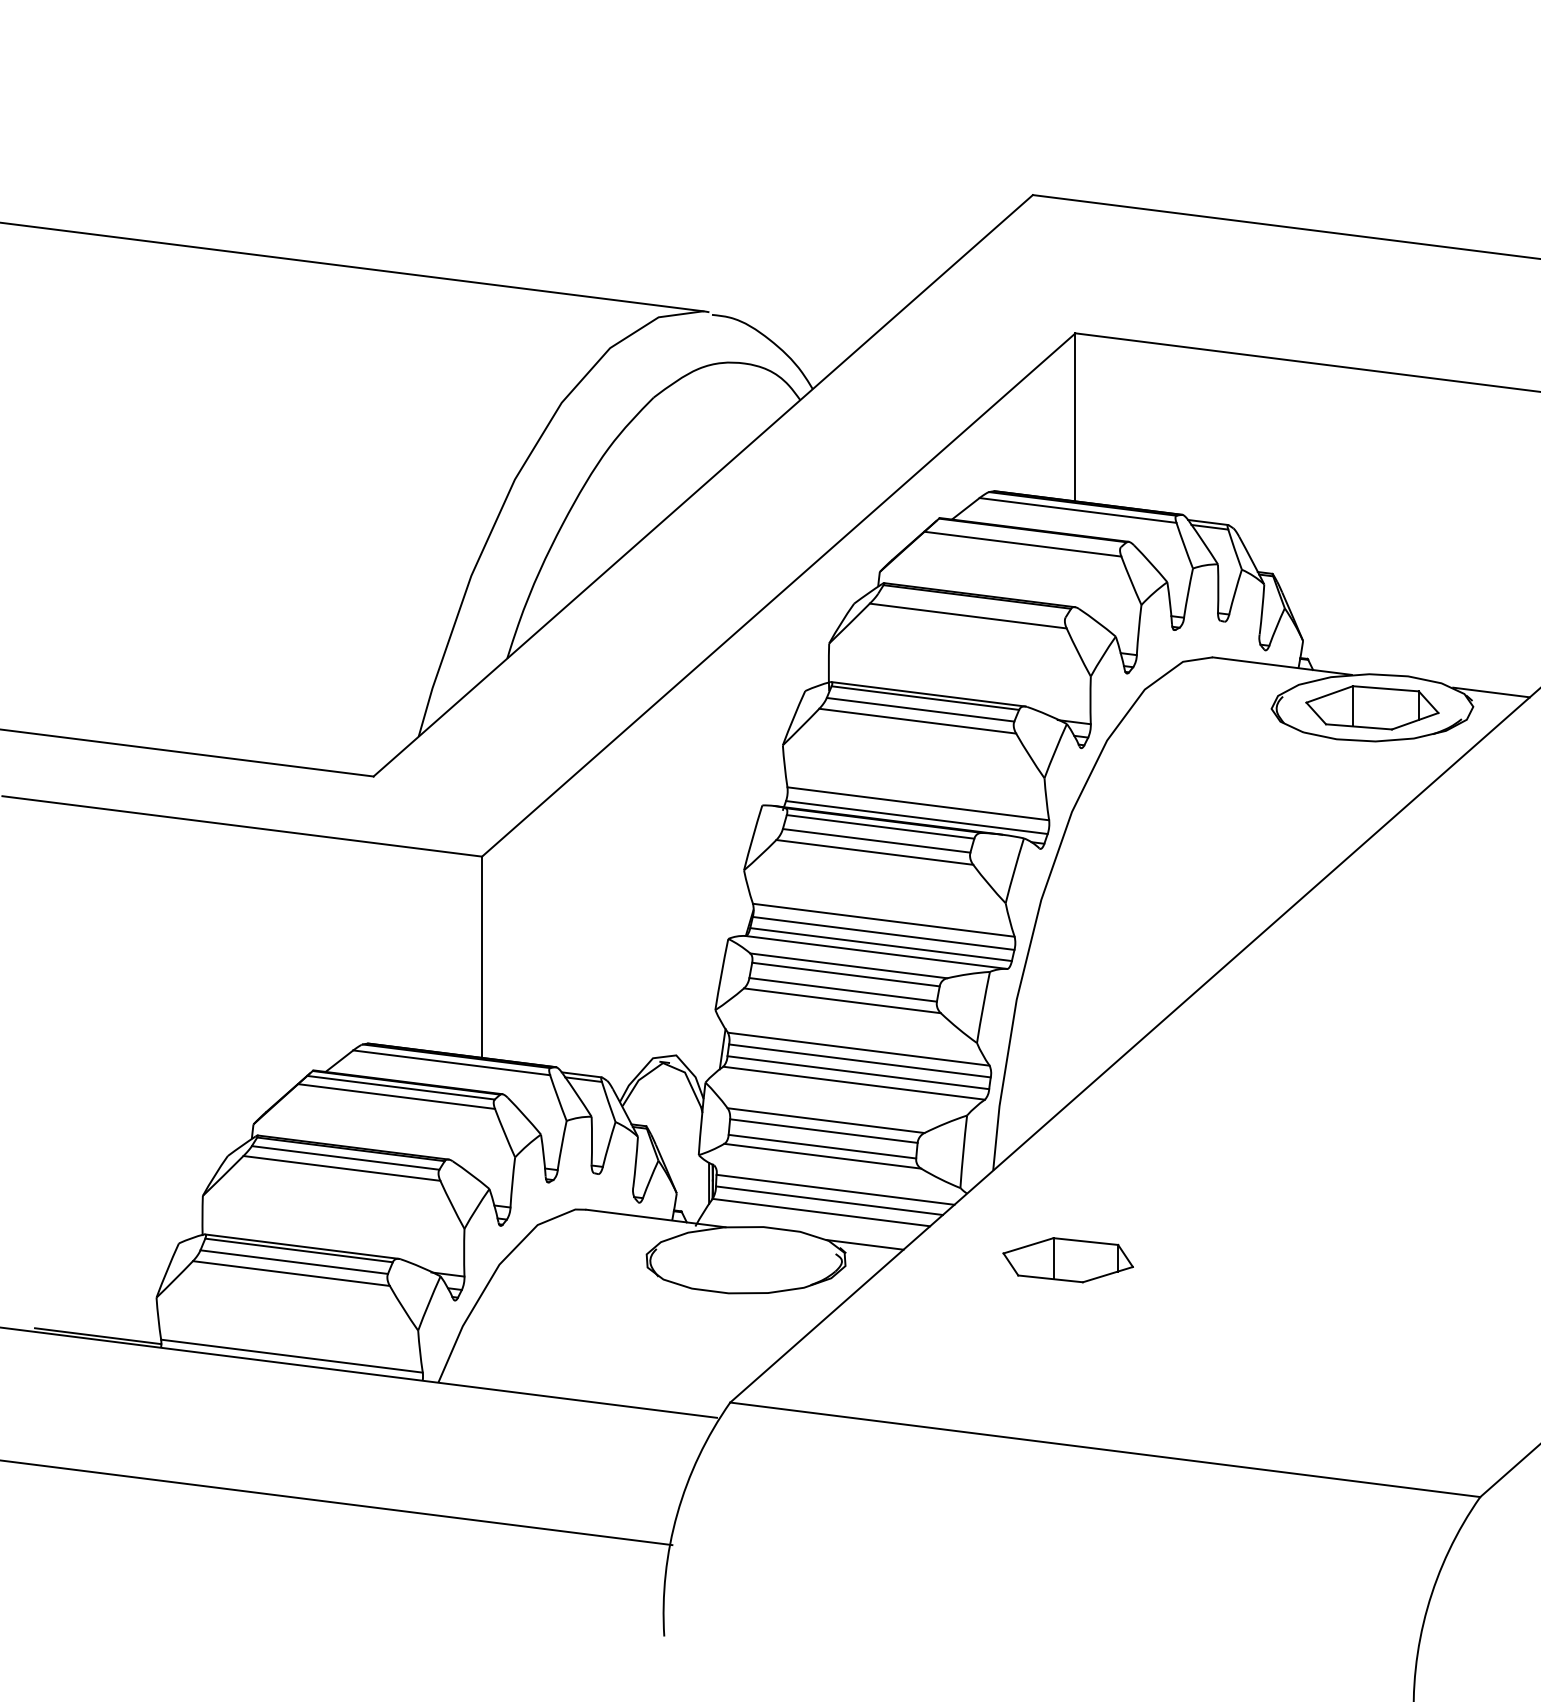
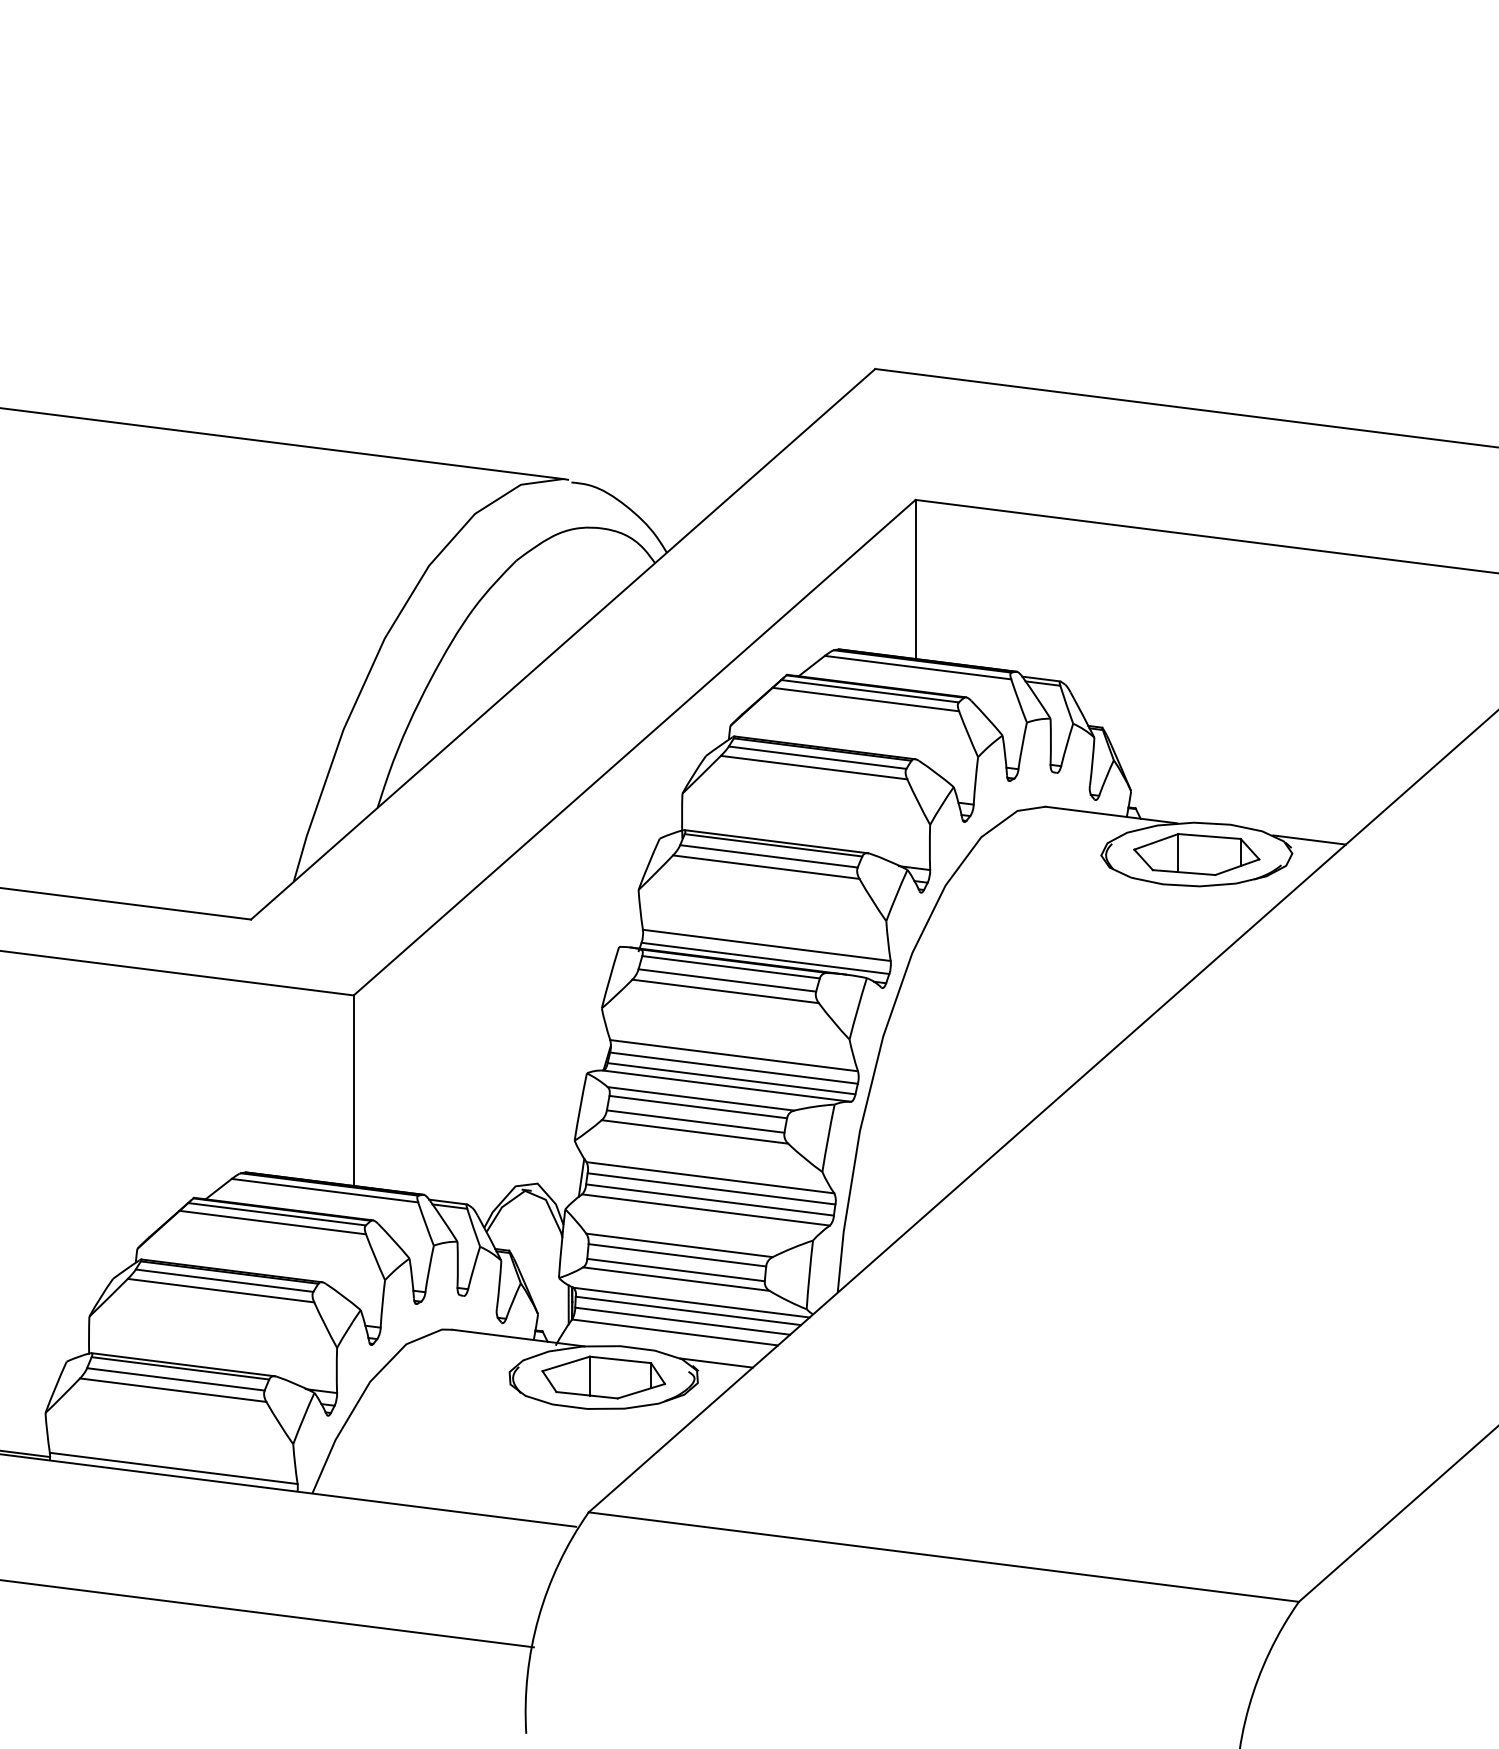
line: (1026, 535) -> (869, 691), added
line: (971, 605) -> (817, 757), added
line: (838, 1180) -> (691, 1302), added
part: (1067, 1260) -> (603, 1377), moved

